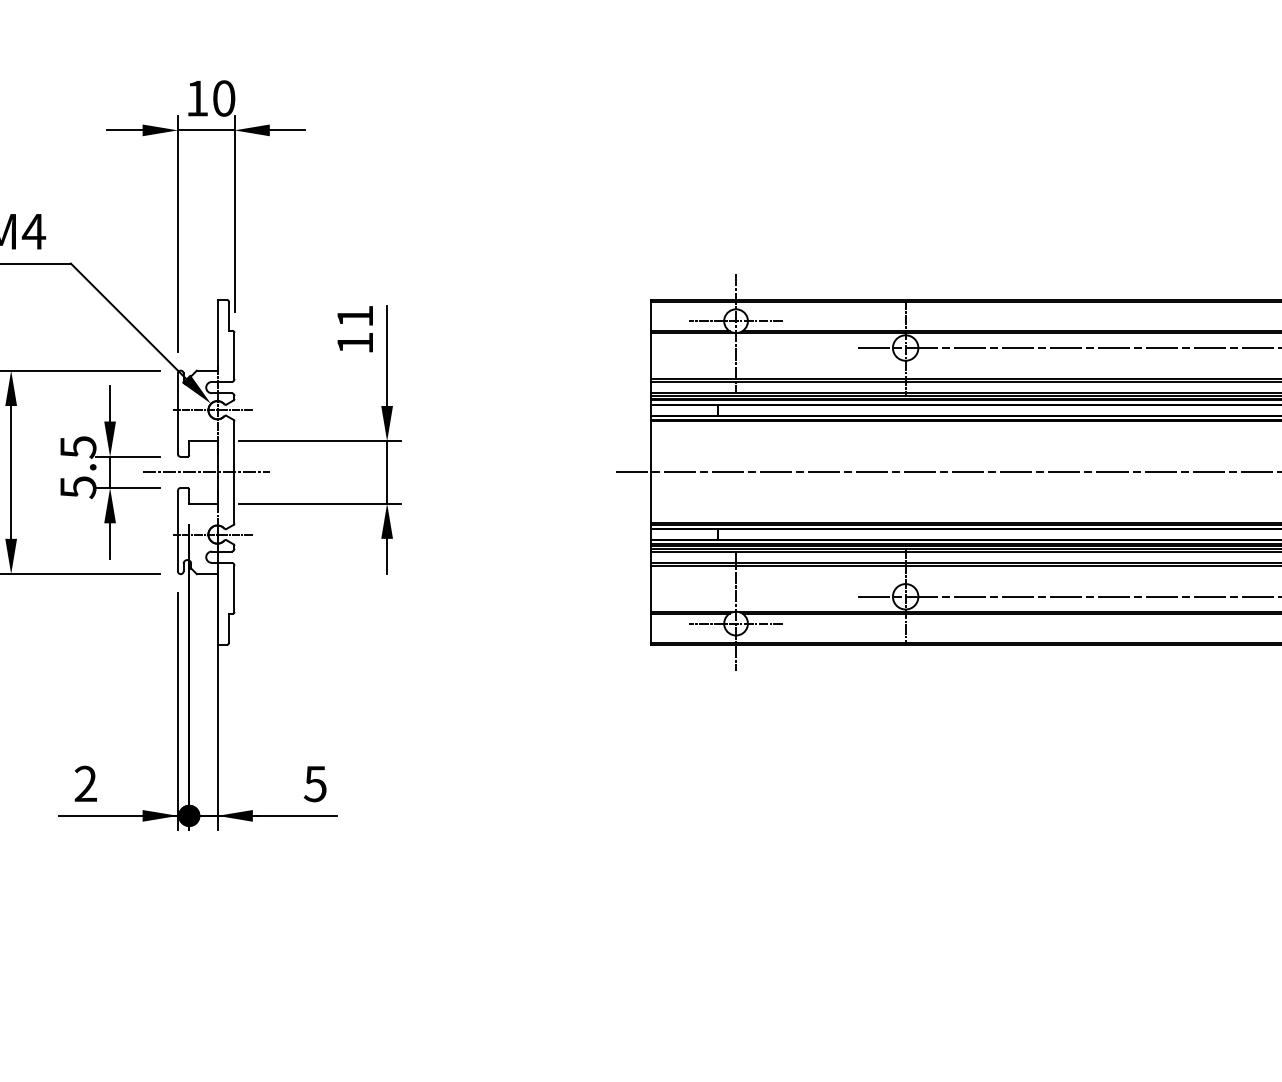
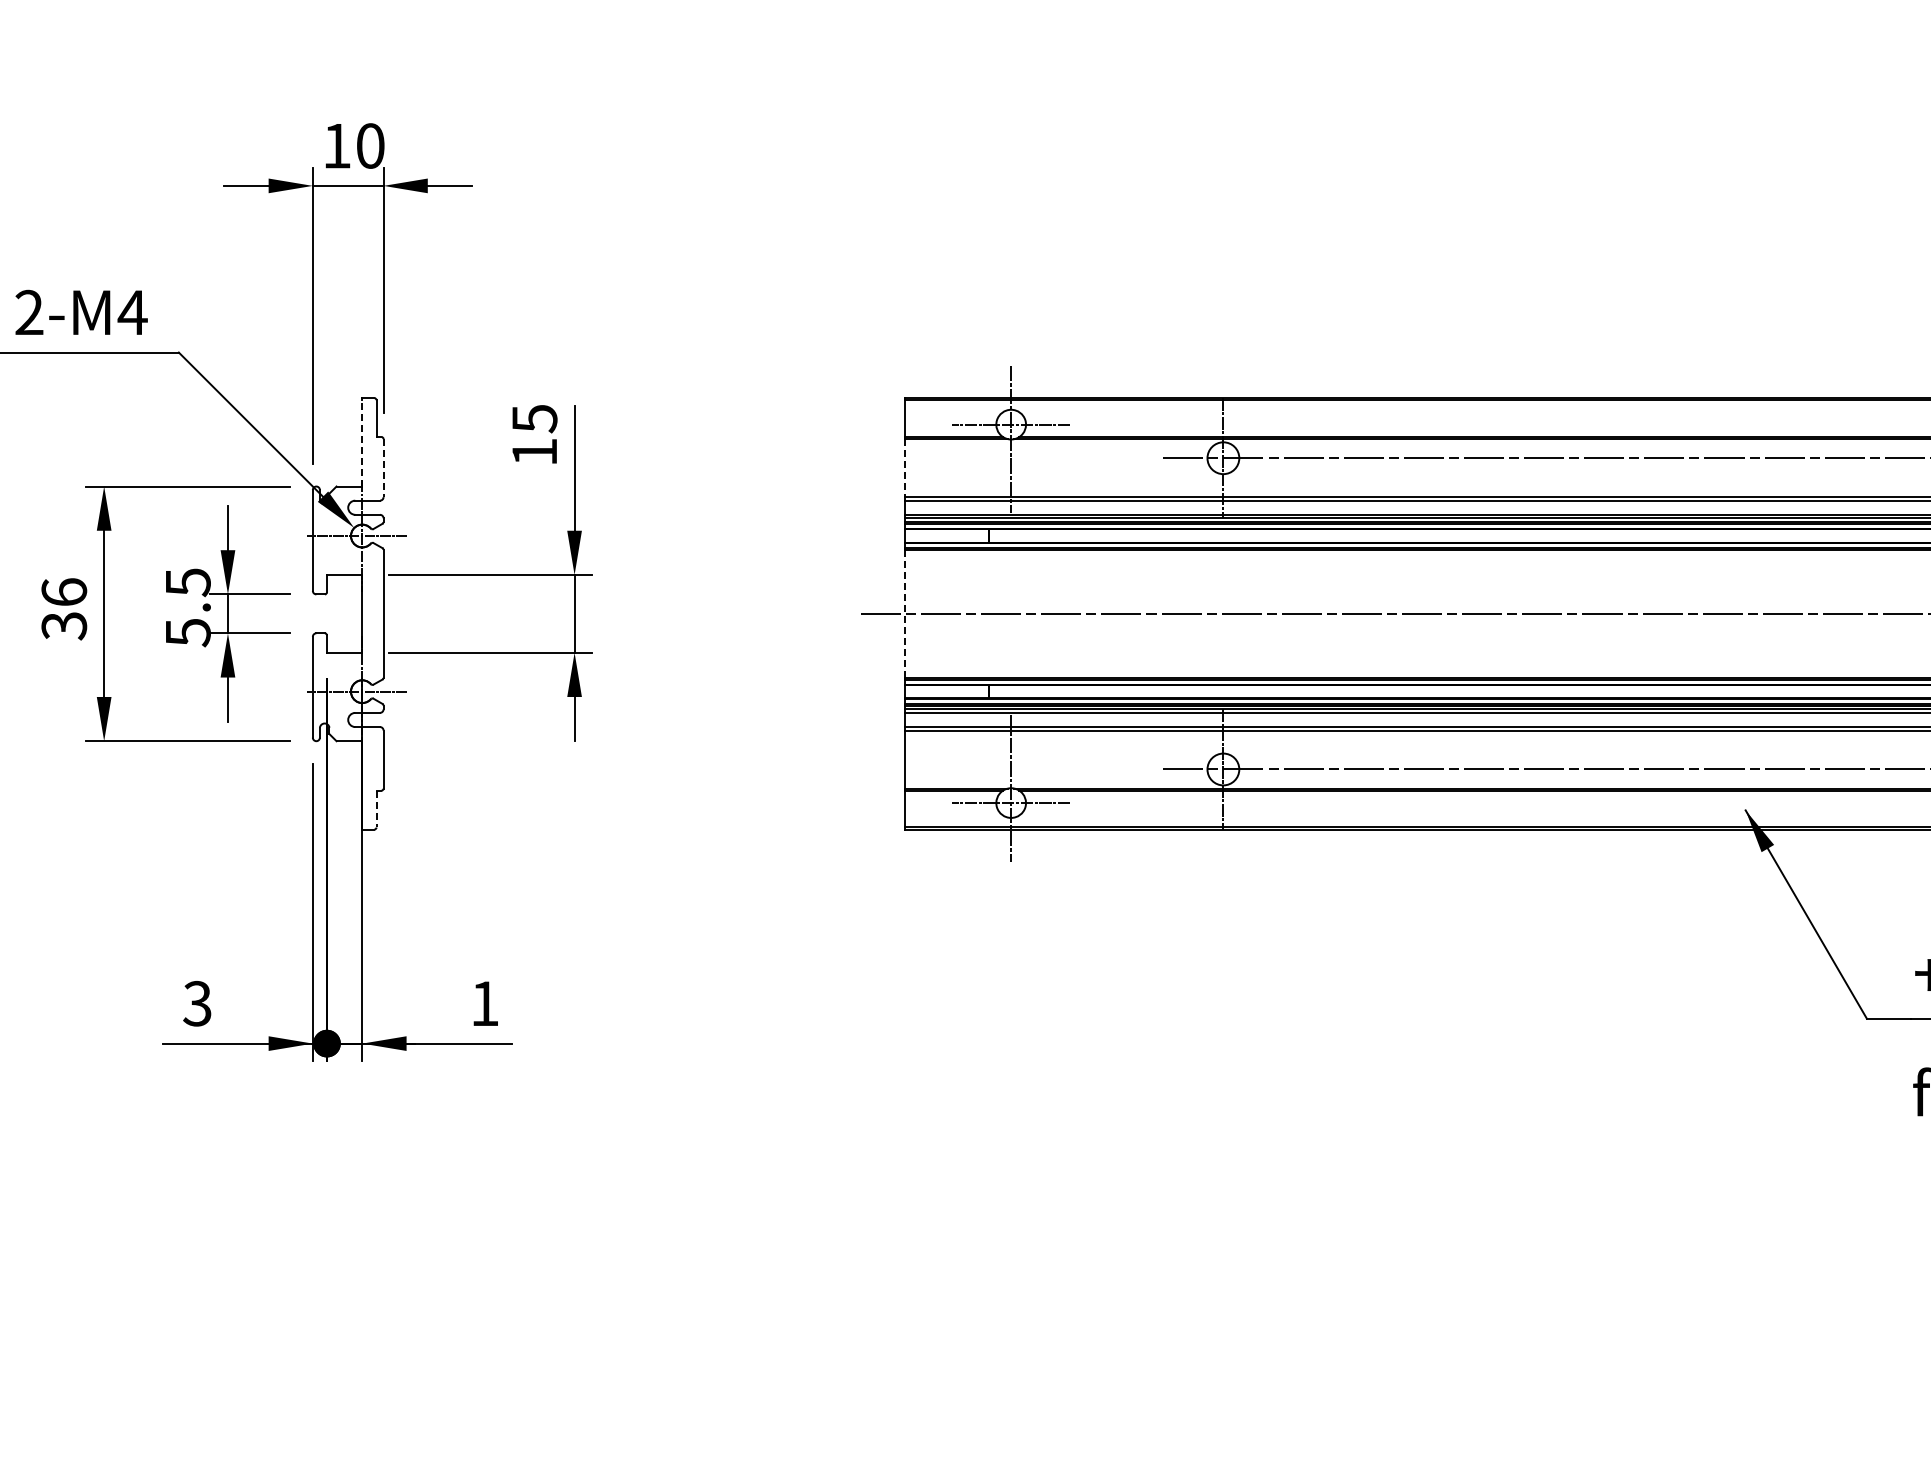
text: (355, 317) -> (534, 419), 11 -> 15
line: (217, 335) -> (362, 442), solid -> dashed
line: (234, 356) -> (383, 468), solid -> dashed
line: (651, 356) -> (905, 468), solid -> dashed
line: (205, 472) -> (347, 613), removed
line: (651, 472) -> (905, 613), solid -> dashed
line: (228, 628) -> (376, 809), solid -> dashed
text: (85, 783) -> (197, 1003), 2 -> 3
text: (315, 783) -> (484, 1003), 5 -> 1

